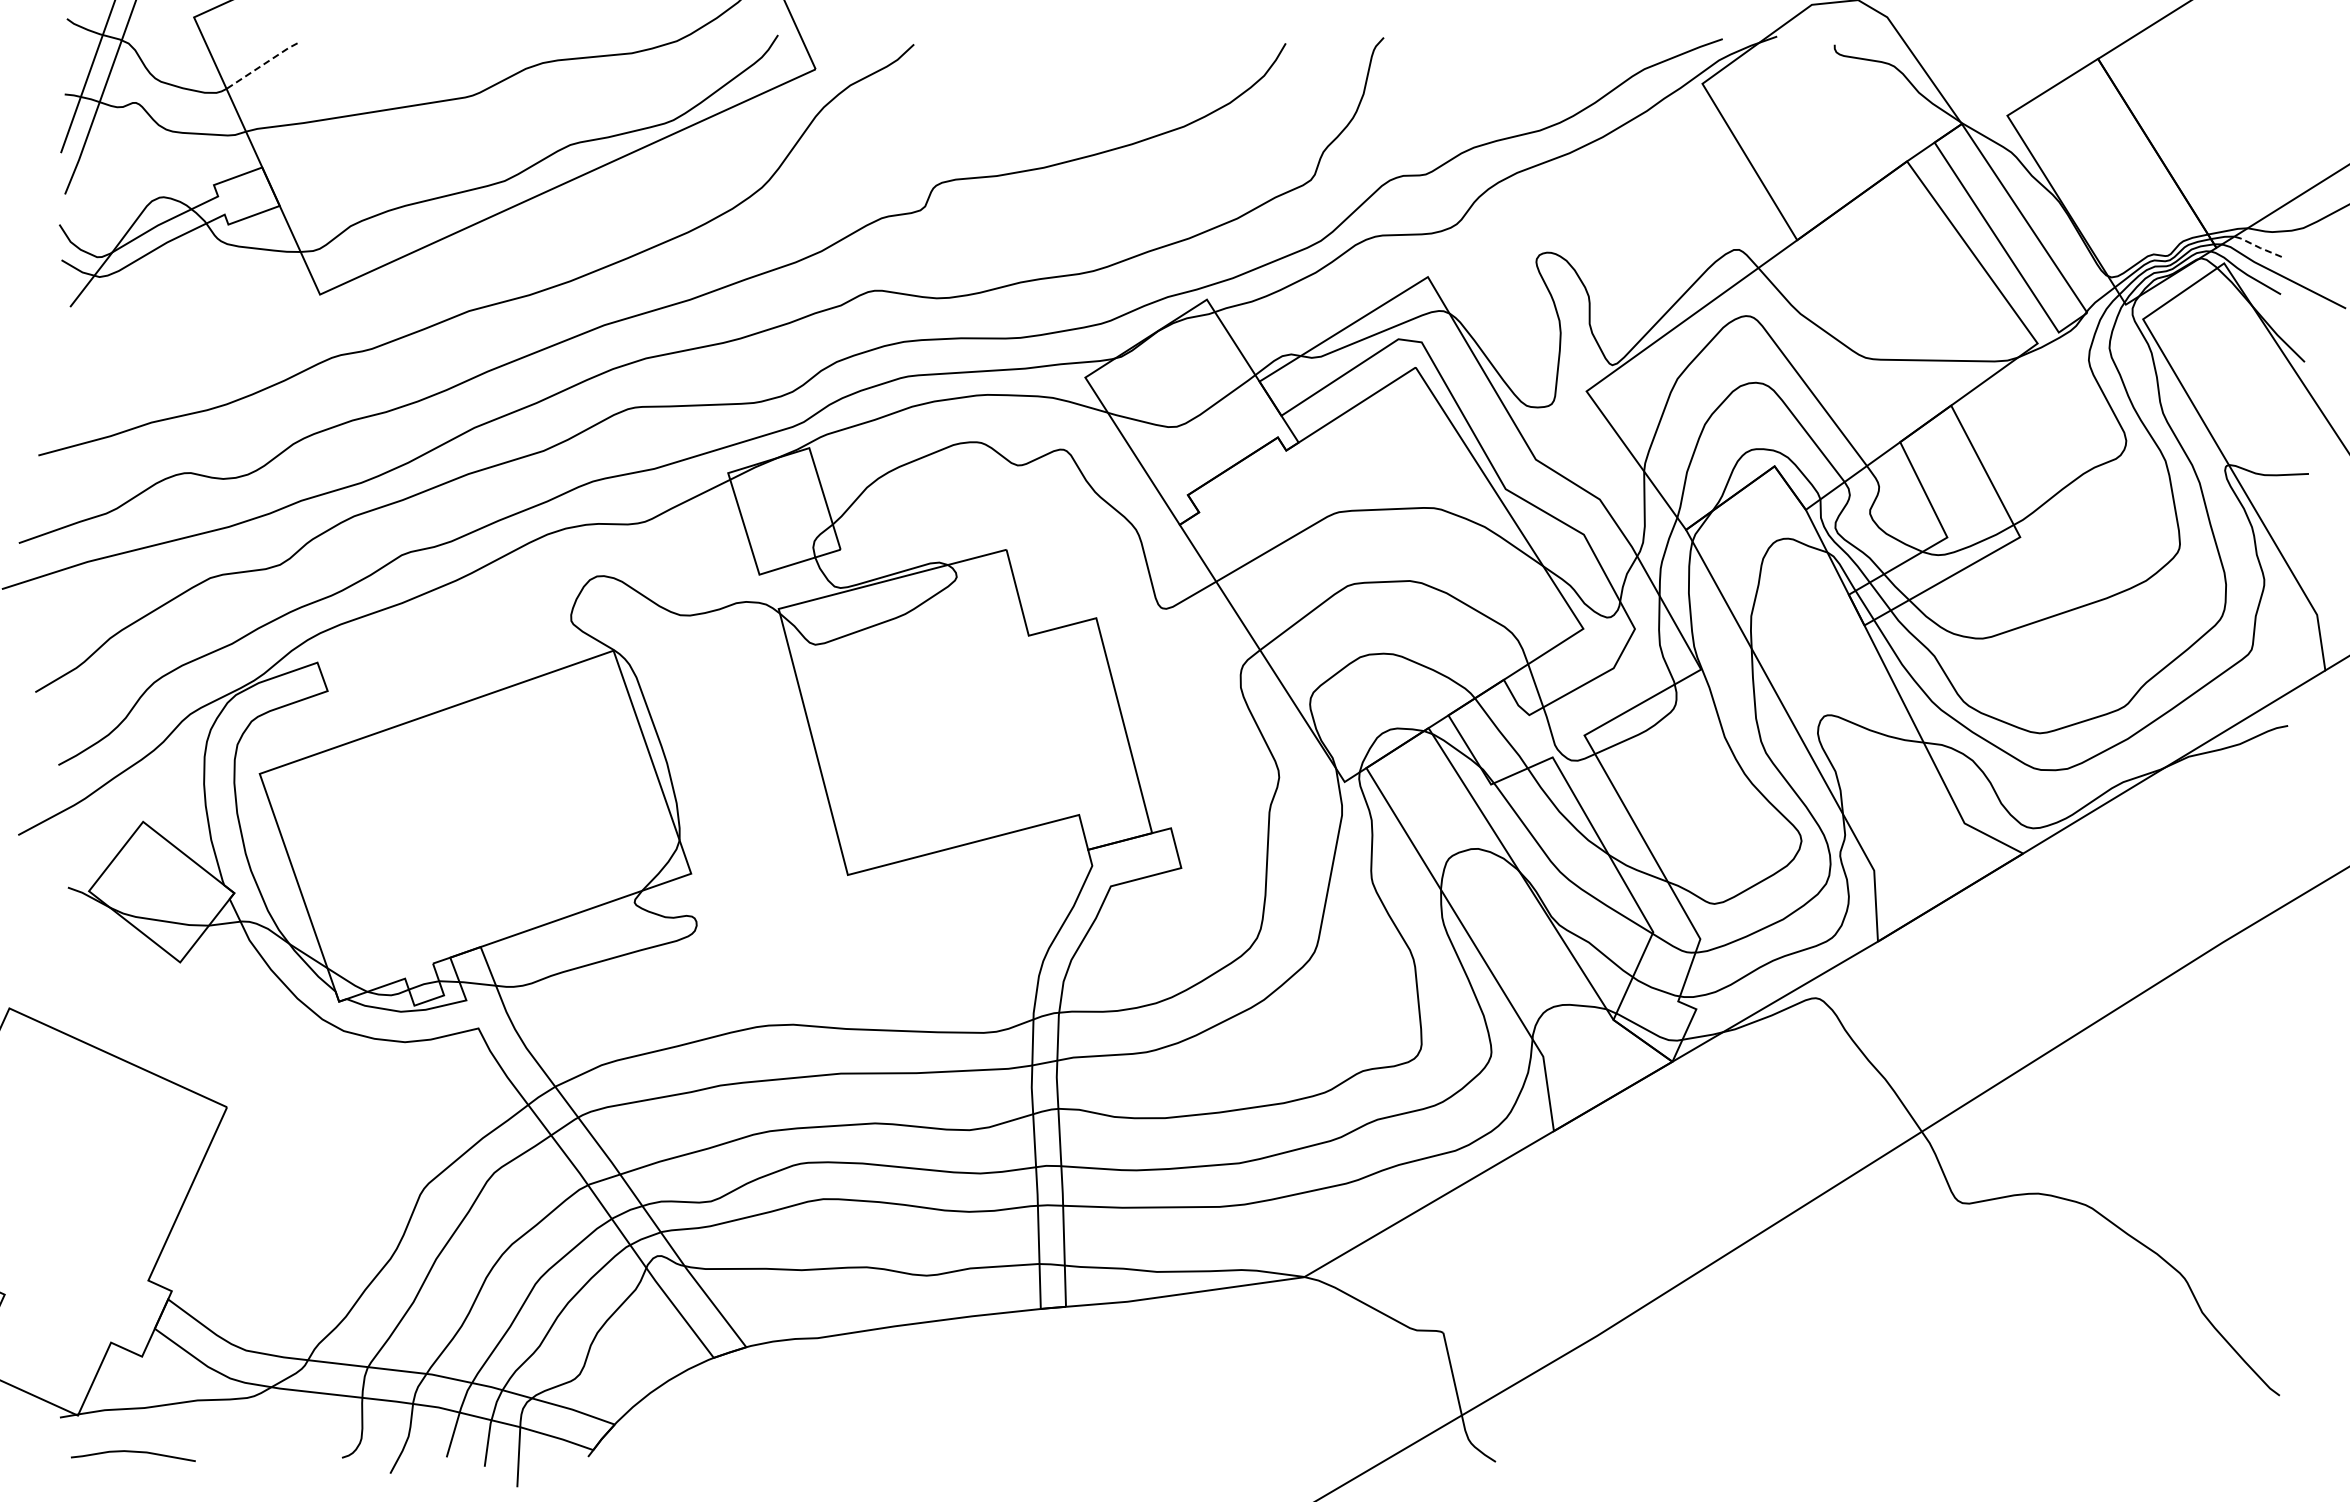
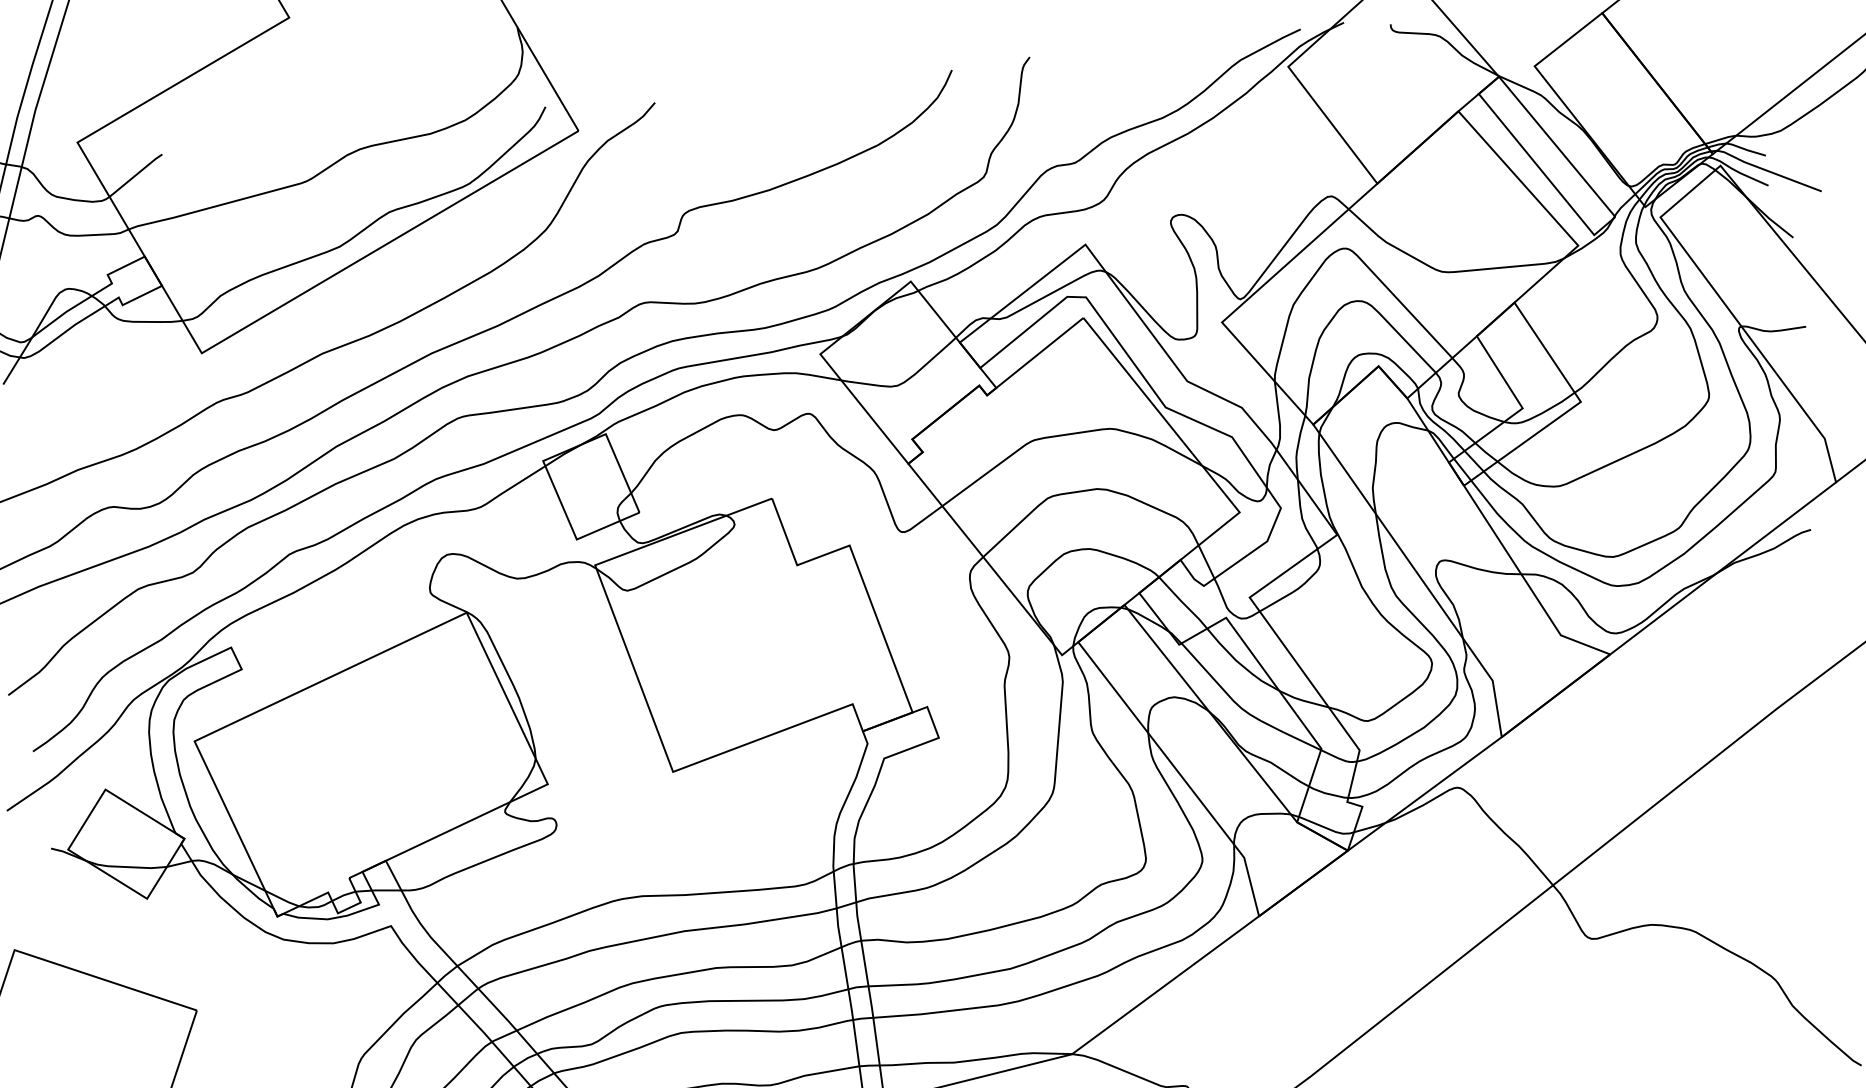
line: (262, 65) -> (136, 175), dashed -> solid
line: (2257, 246) -> (1745, 149), dashed -> solid

